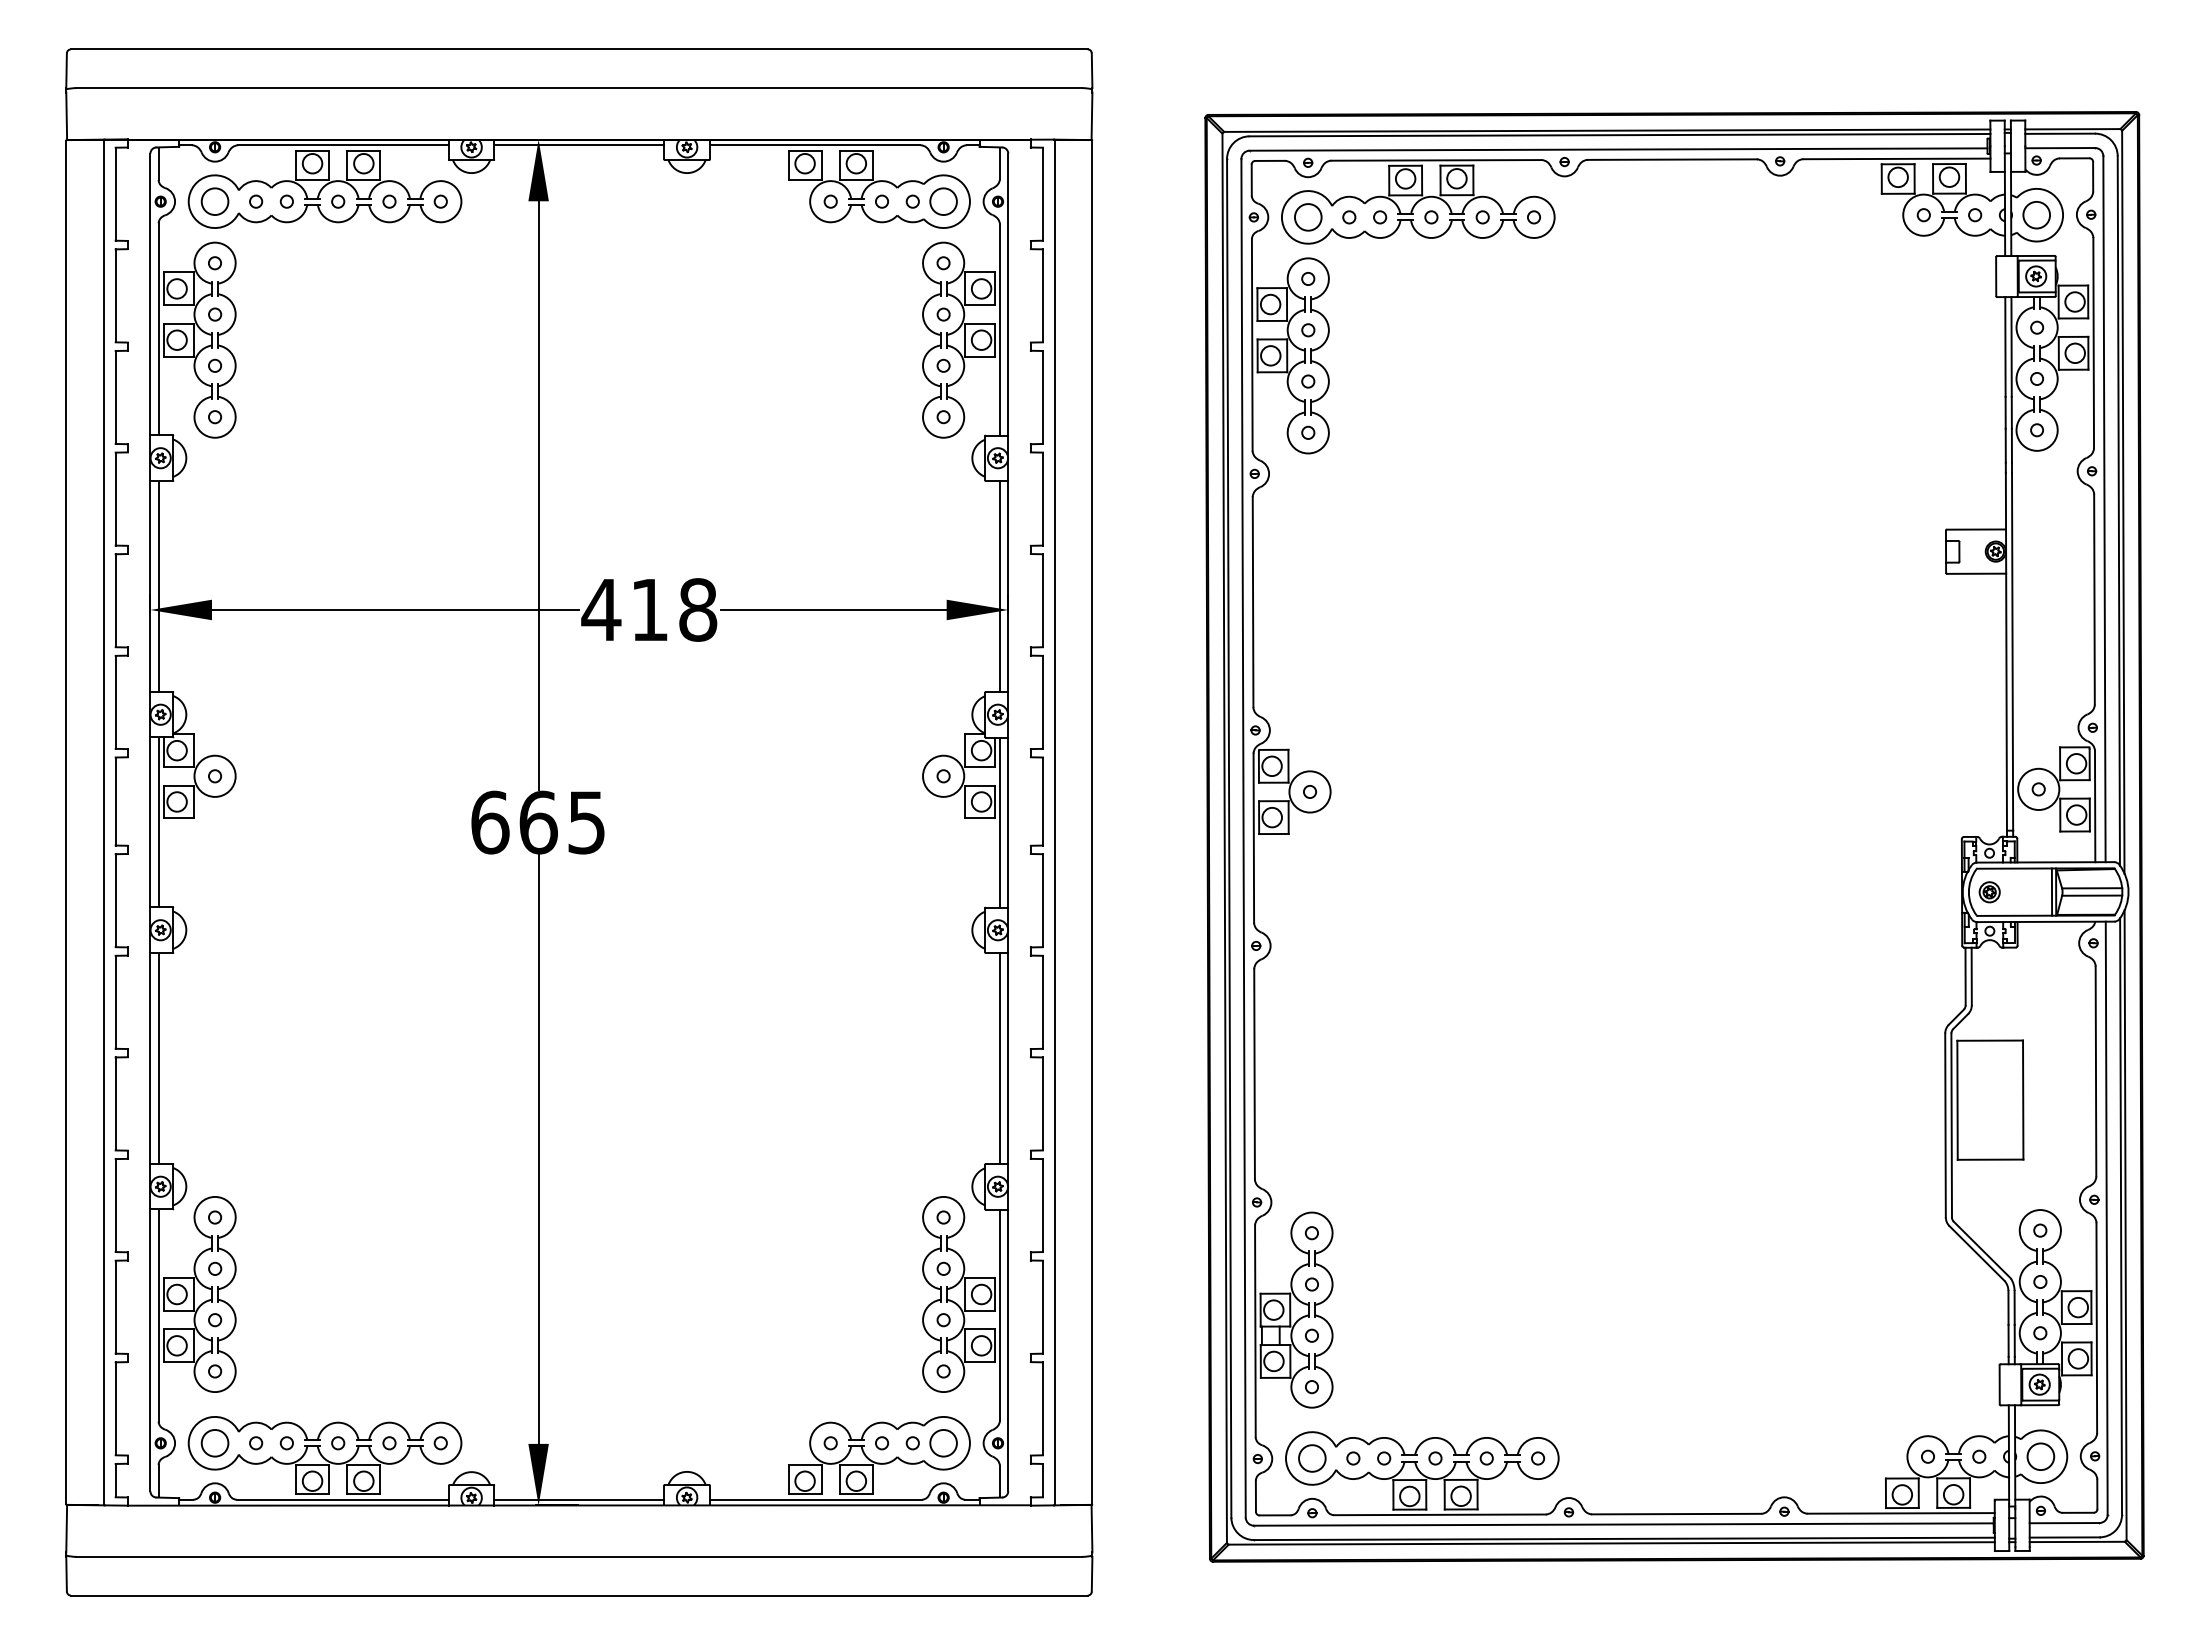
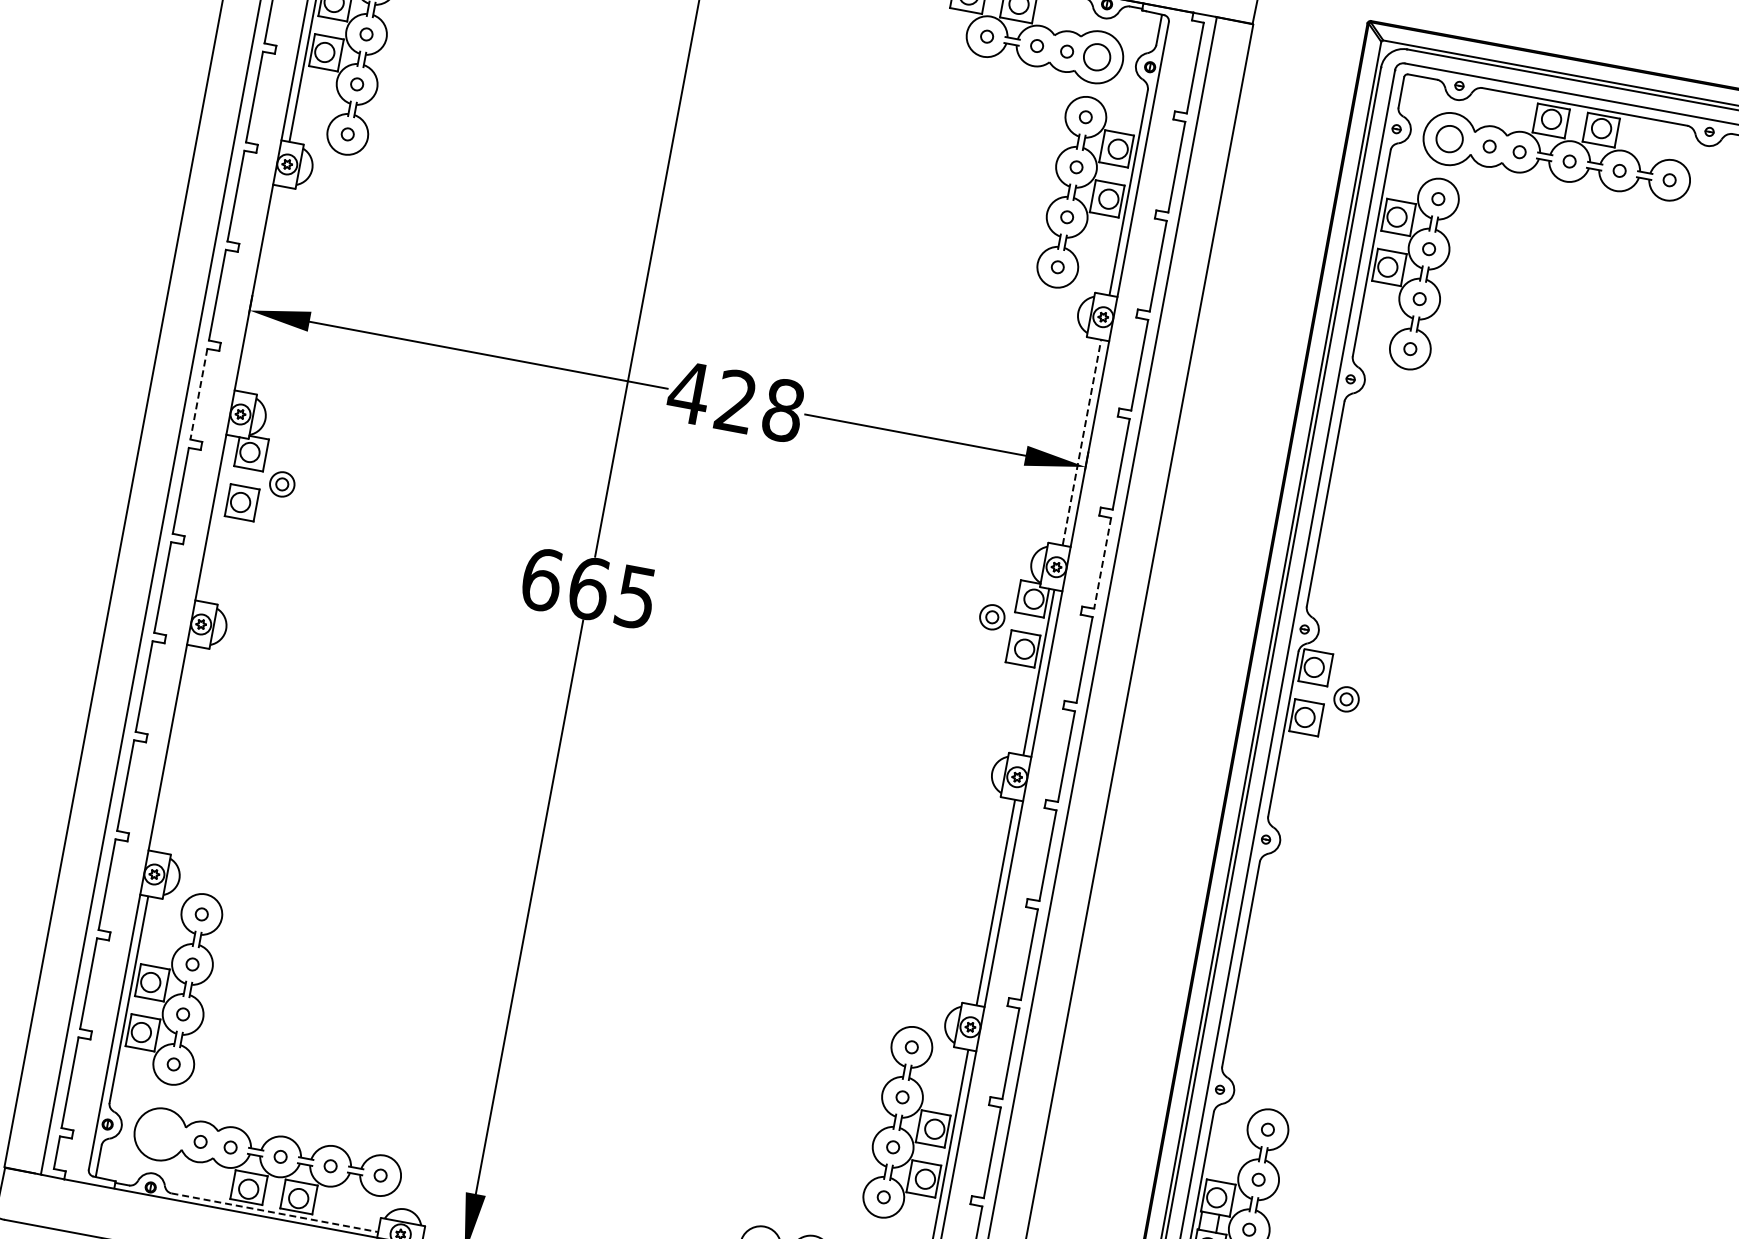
line: (1000, 585) -> (1082, 441), solid -> dashed
line: (158, 586) -> (261, 289), removed
text: (649, 609) -> (736, 401), 418 -> 428
line: (115, 702) -> (198, 394), solid -> dashed
line: (1043, 702) -> (1103, 563), solid -> dashed
circle: (214, 775) -> (281, 483), size x0.6
circle: (943, 775) -> (992, 616), size x0.6
circle: (1309, 791) -> (1346, 698), size x0.6
line: (158, 822) -> (218, 519), removed
line: (158, 1058) -> (175, 749), removed
circle: (214, 1443) -> (160, 1134), removed
line: (342, 1499) -> (274, 1212), solid -> dashed

